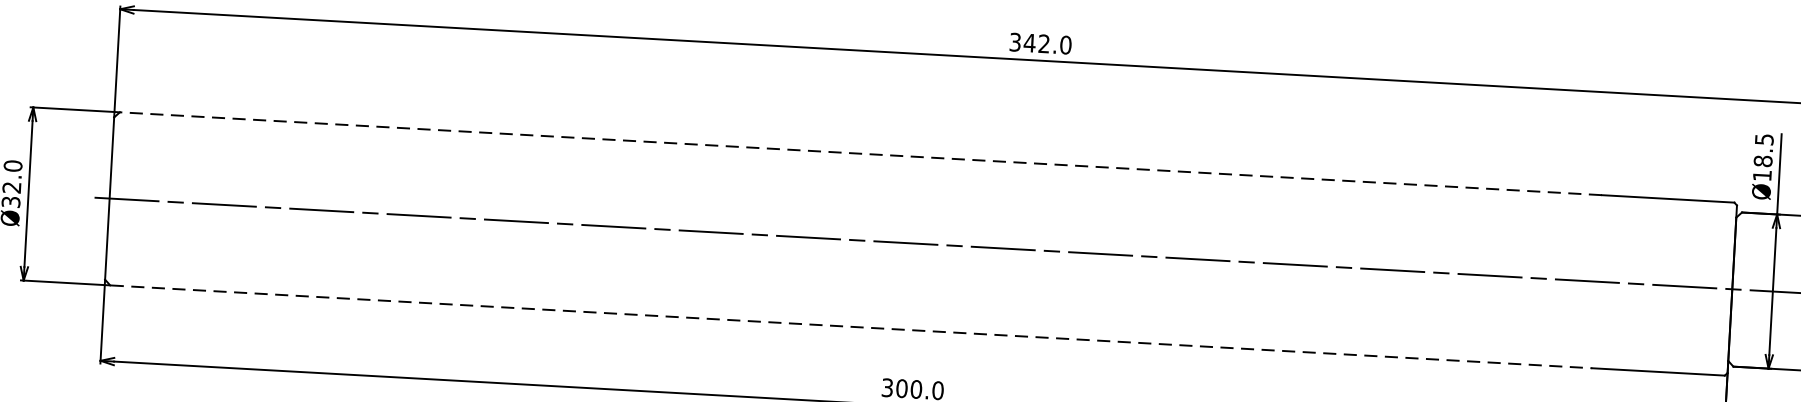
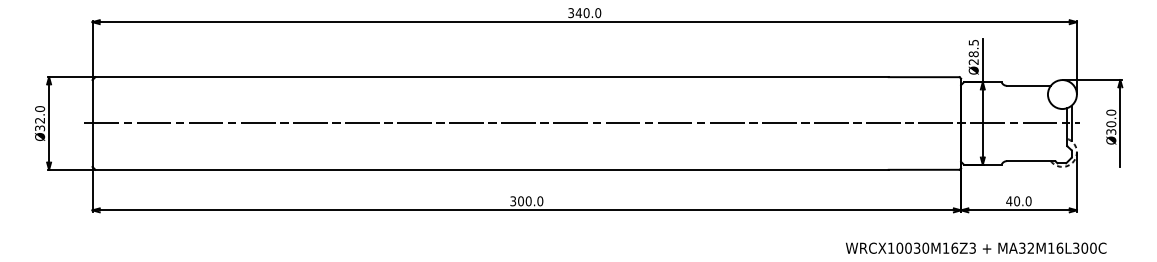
text: (1043, 44) -> (586, 13), 342.0 -> 340.0
line: (861, 154) -> (492, 77), dashed -> solid
text: (1761, 174) -> (973, 61), Ø18.5 -> Ø28.5
line: (852, 326) -> (492, 169), dashed -> solid

